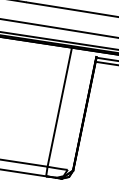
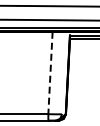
line: (59, 107) -> (50, 73), solid -> dashed

